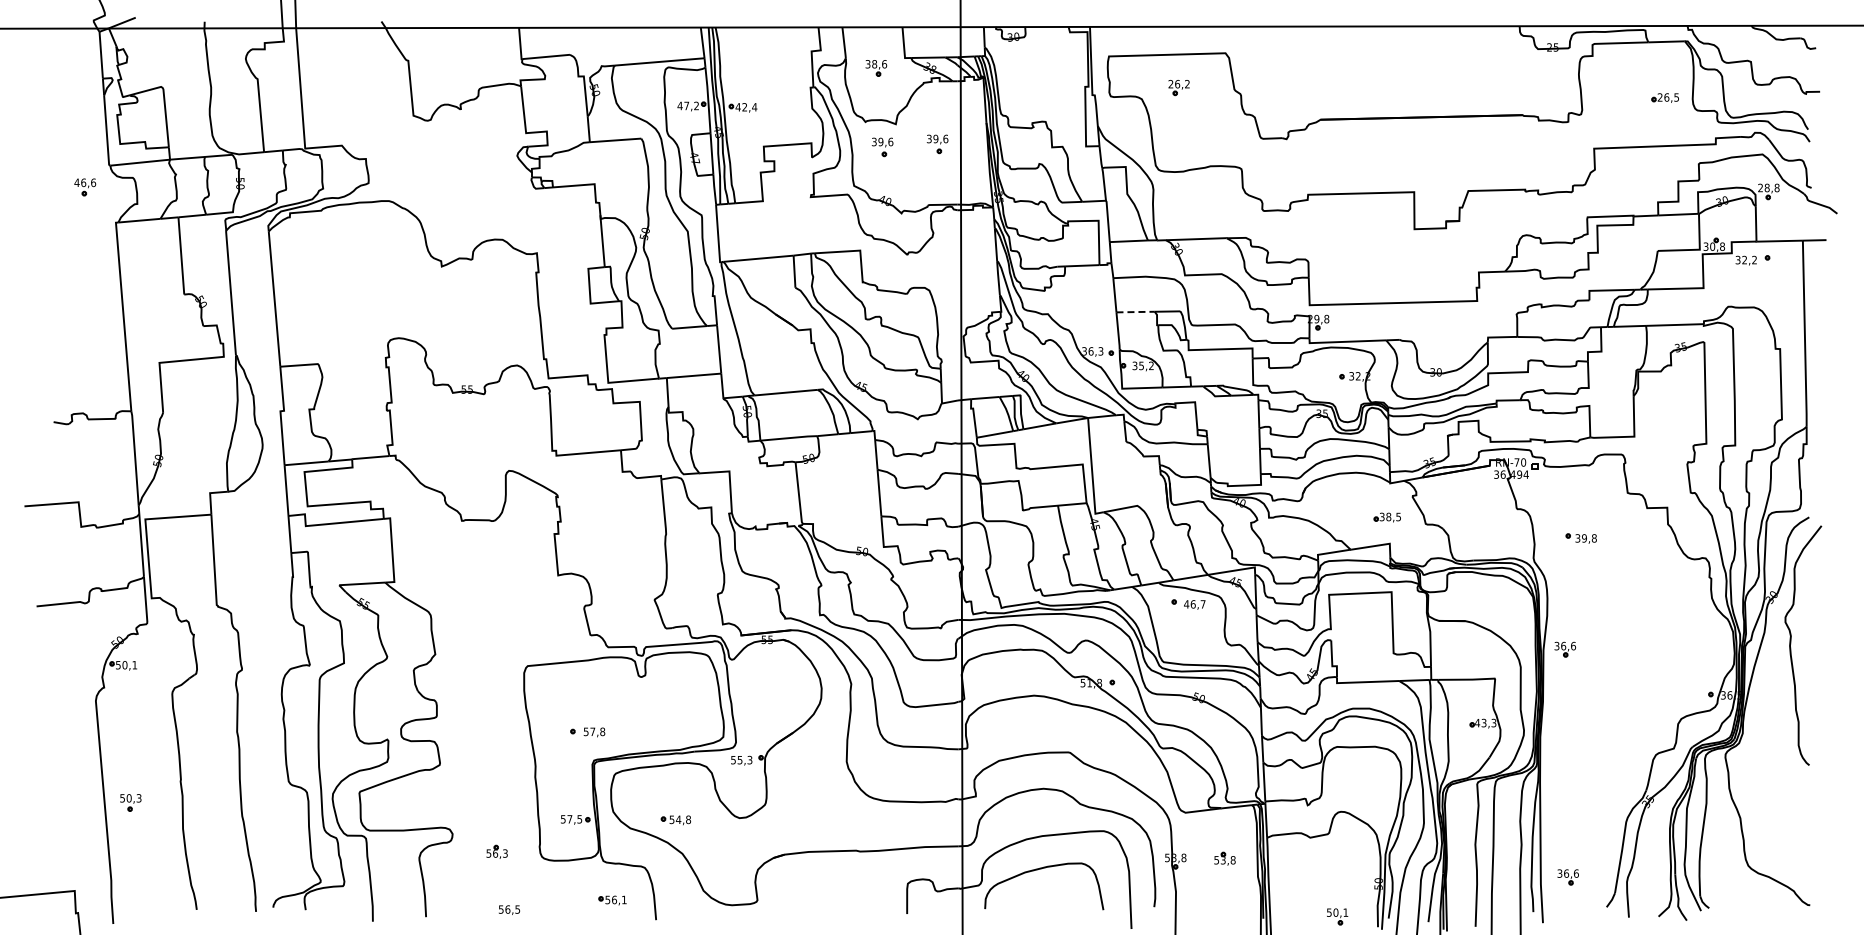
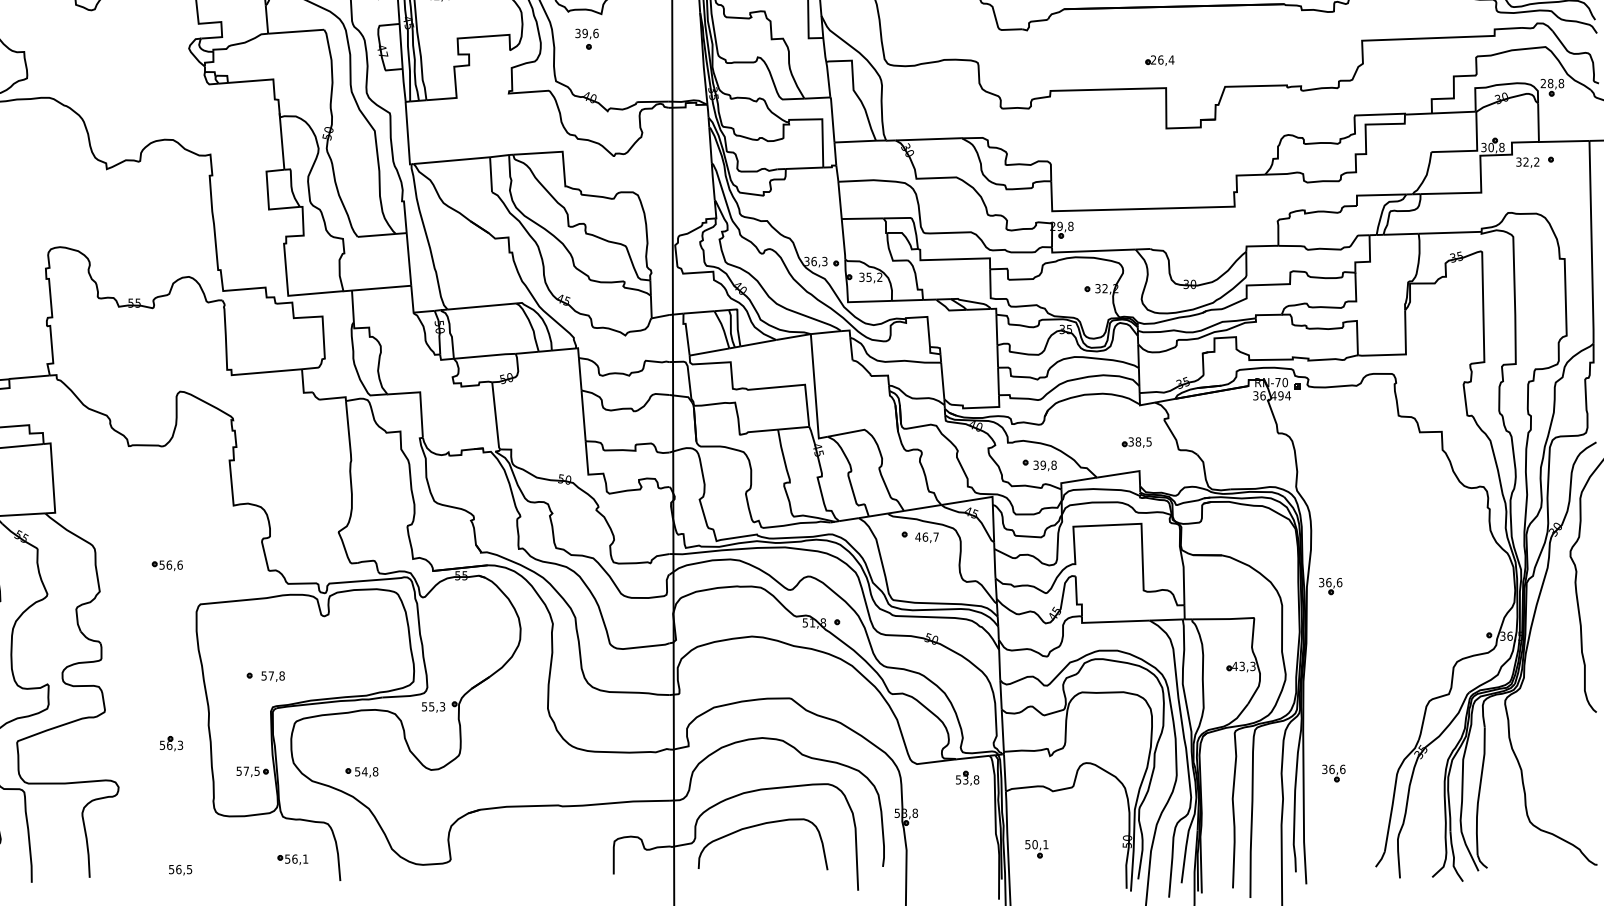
part: (937, 144) -> (646, 36), removed
part: (1407, 166) -> (1158, 60), added
line: (1136, 312) -> (863, 219), dashed -> solid
part: (1580, 538) -> (1038, 465), moved
part: (497, 630) -> (167, 565), added
part: (496, 851) -> (170, 743), moved
part: (1224, 858) -> (967, 777), moved
part: (1567, 877) -> (1333, 773), moved
part: (1337, 916) -> (1036, 848), moved

